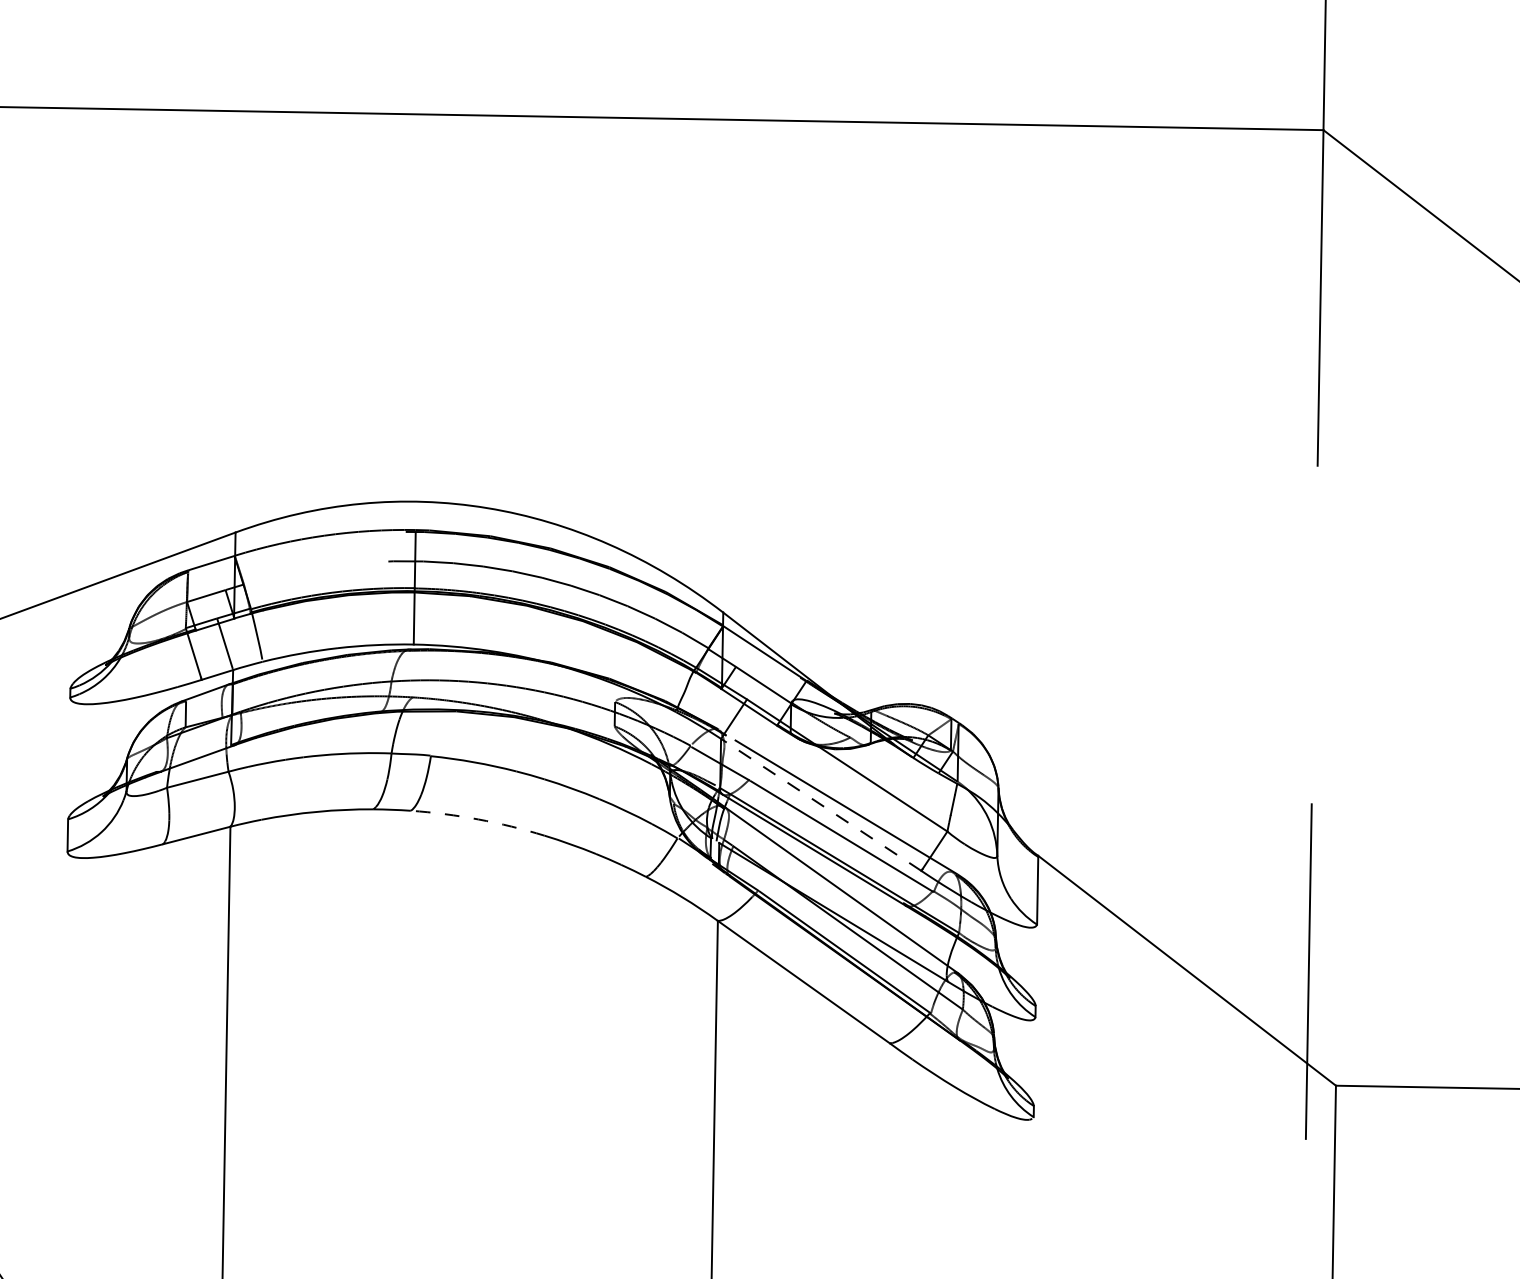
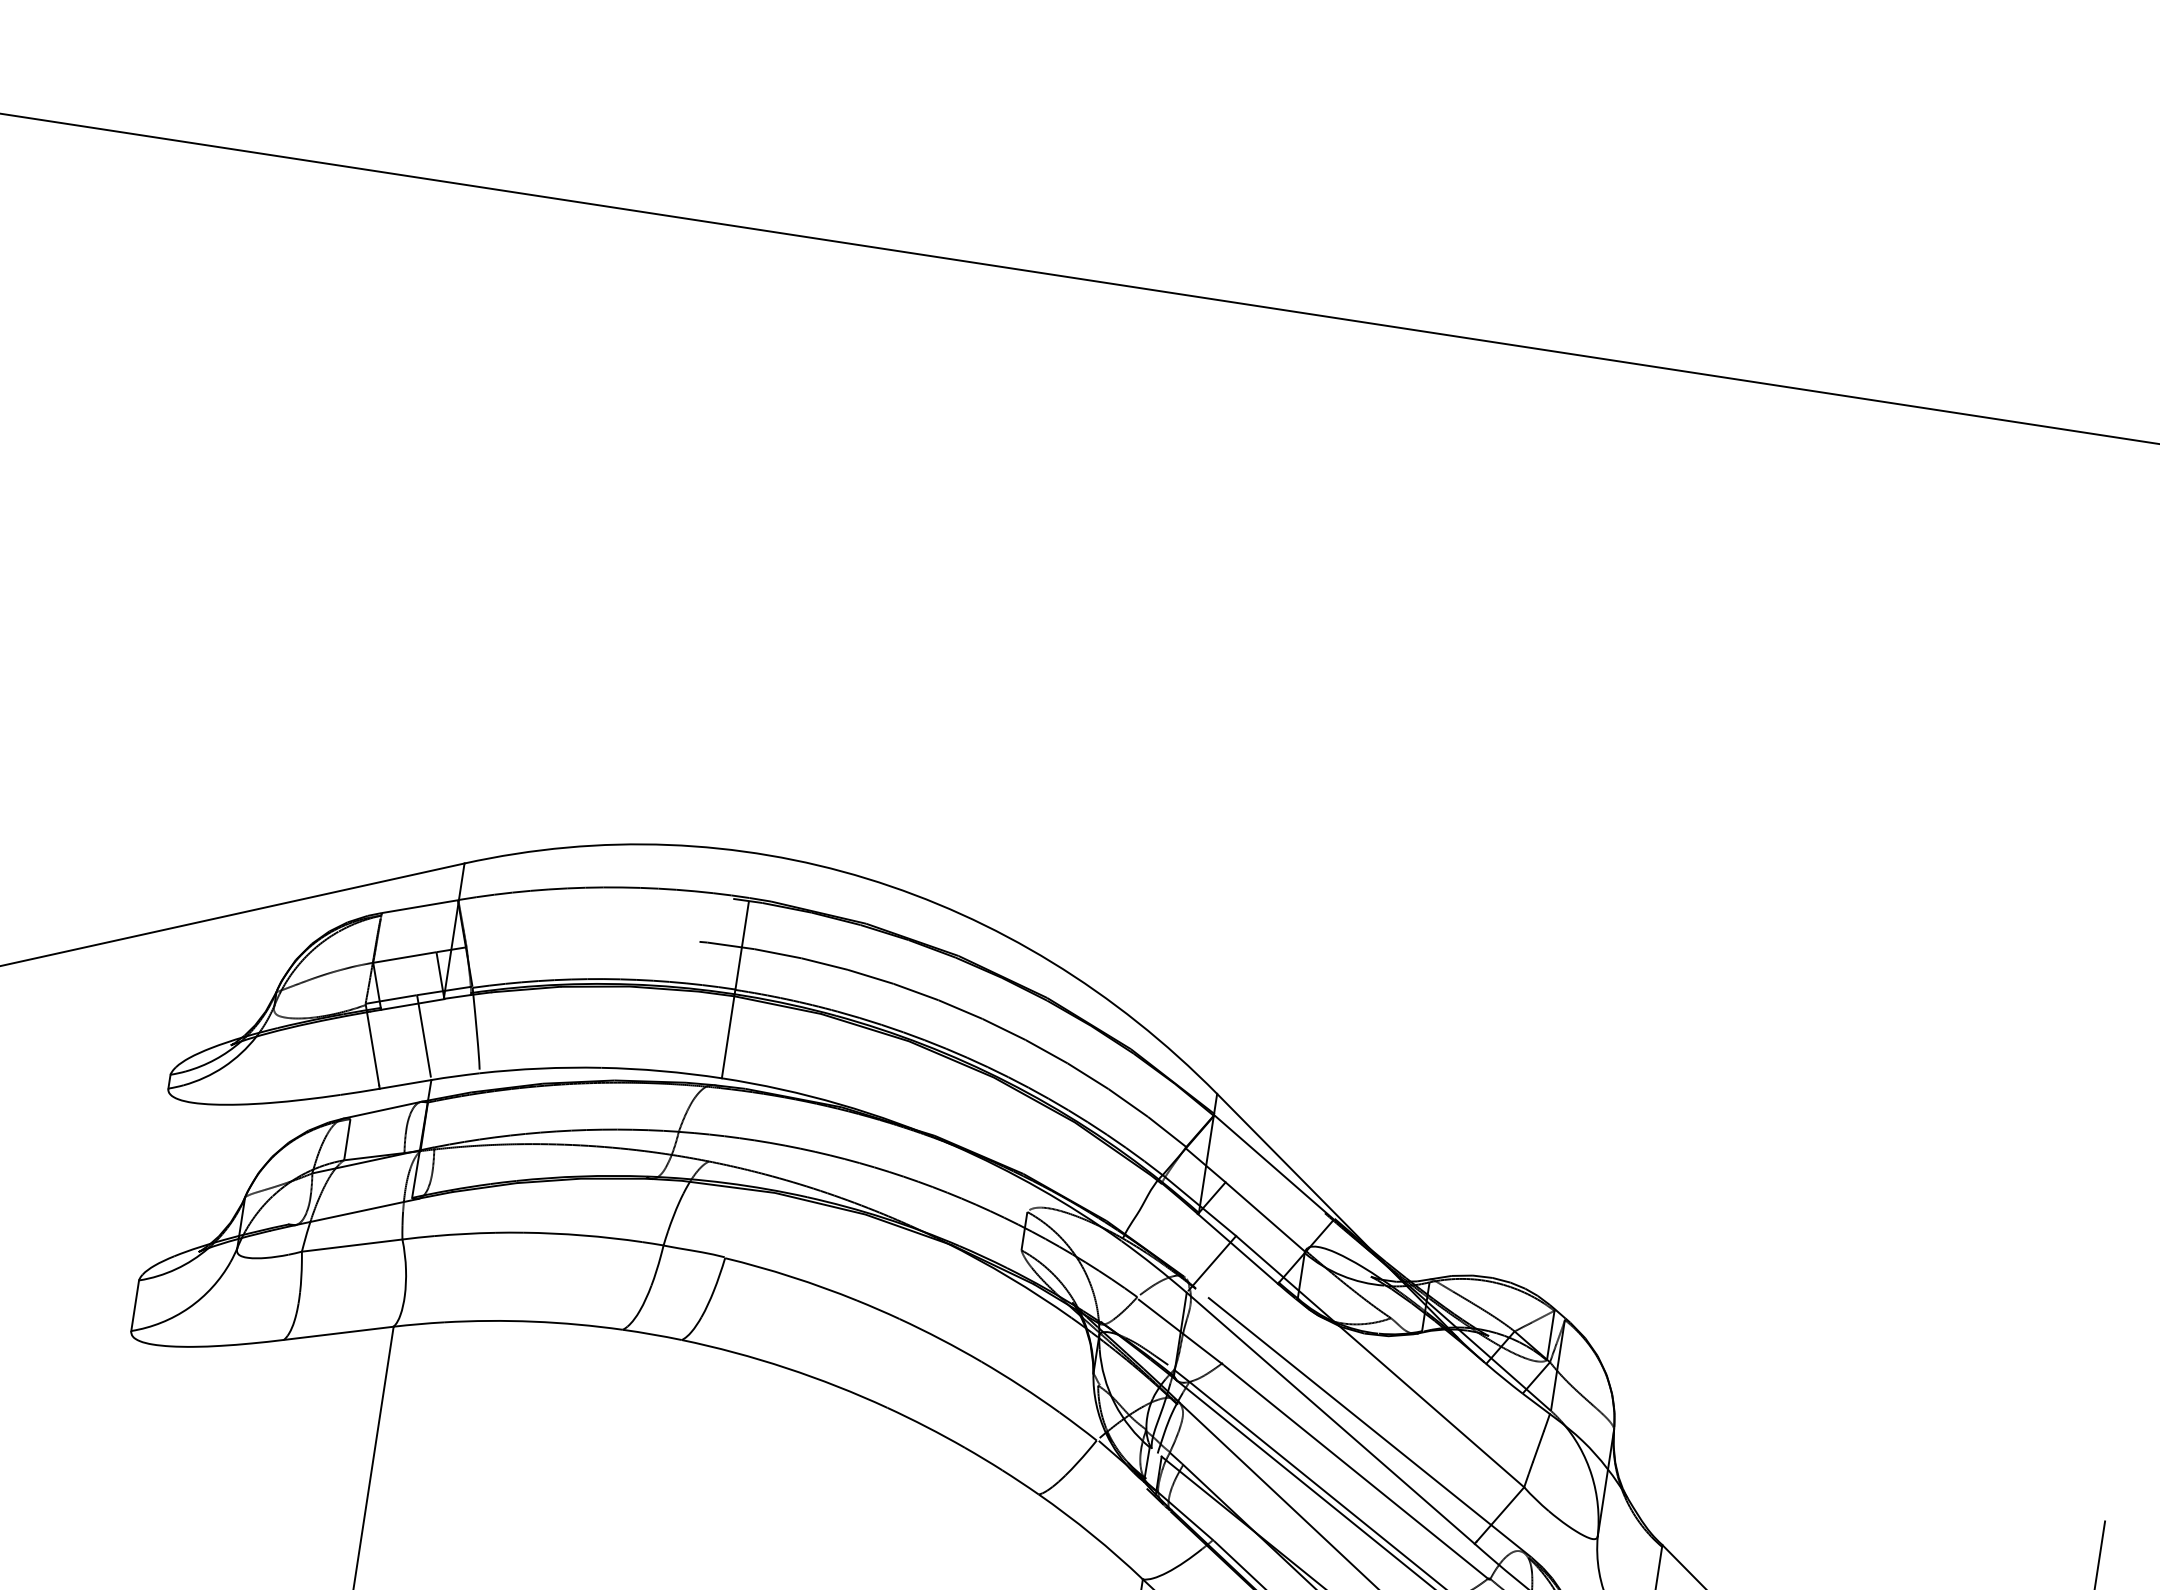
line: (821, 804) -> (1331, 1417), dashed -> solid
arc: (478, 819) -> (786, 1368), dashed -> solid

